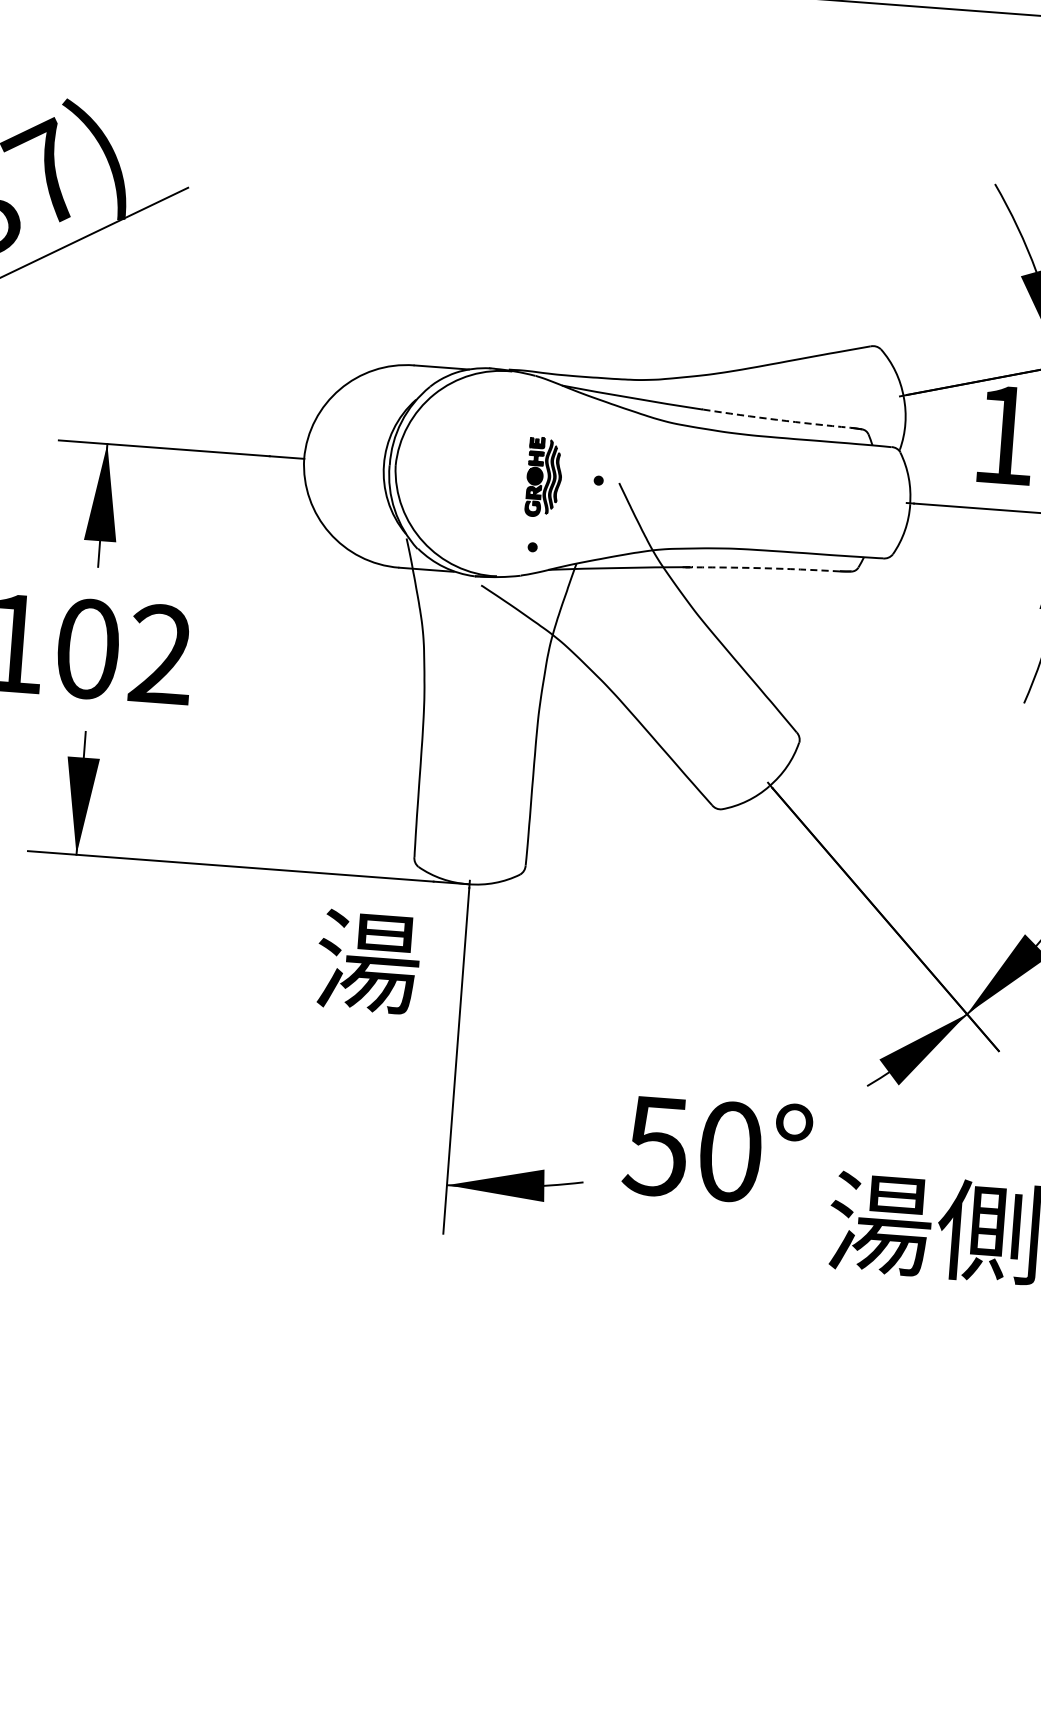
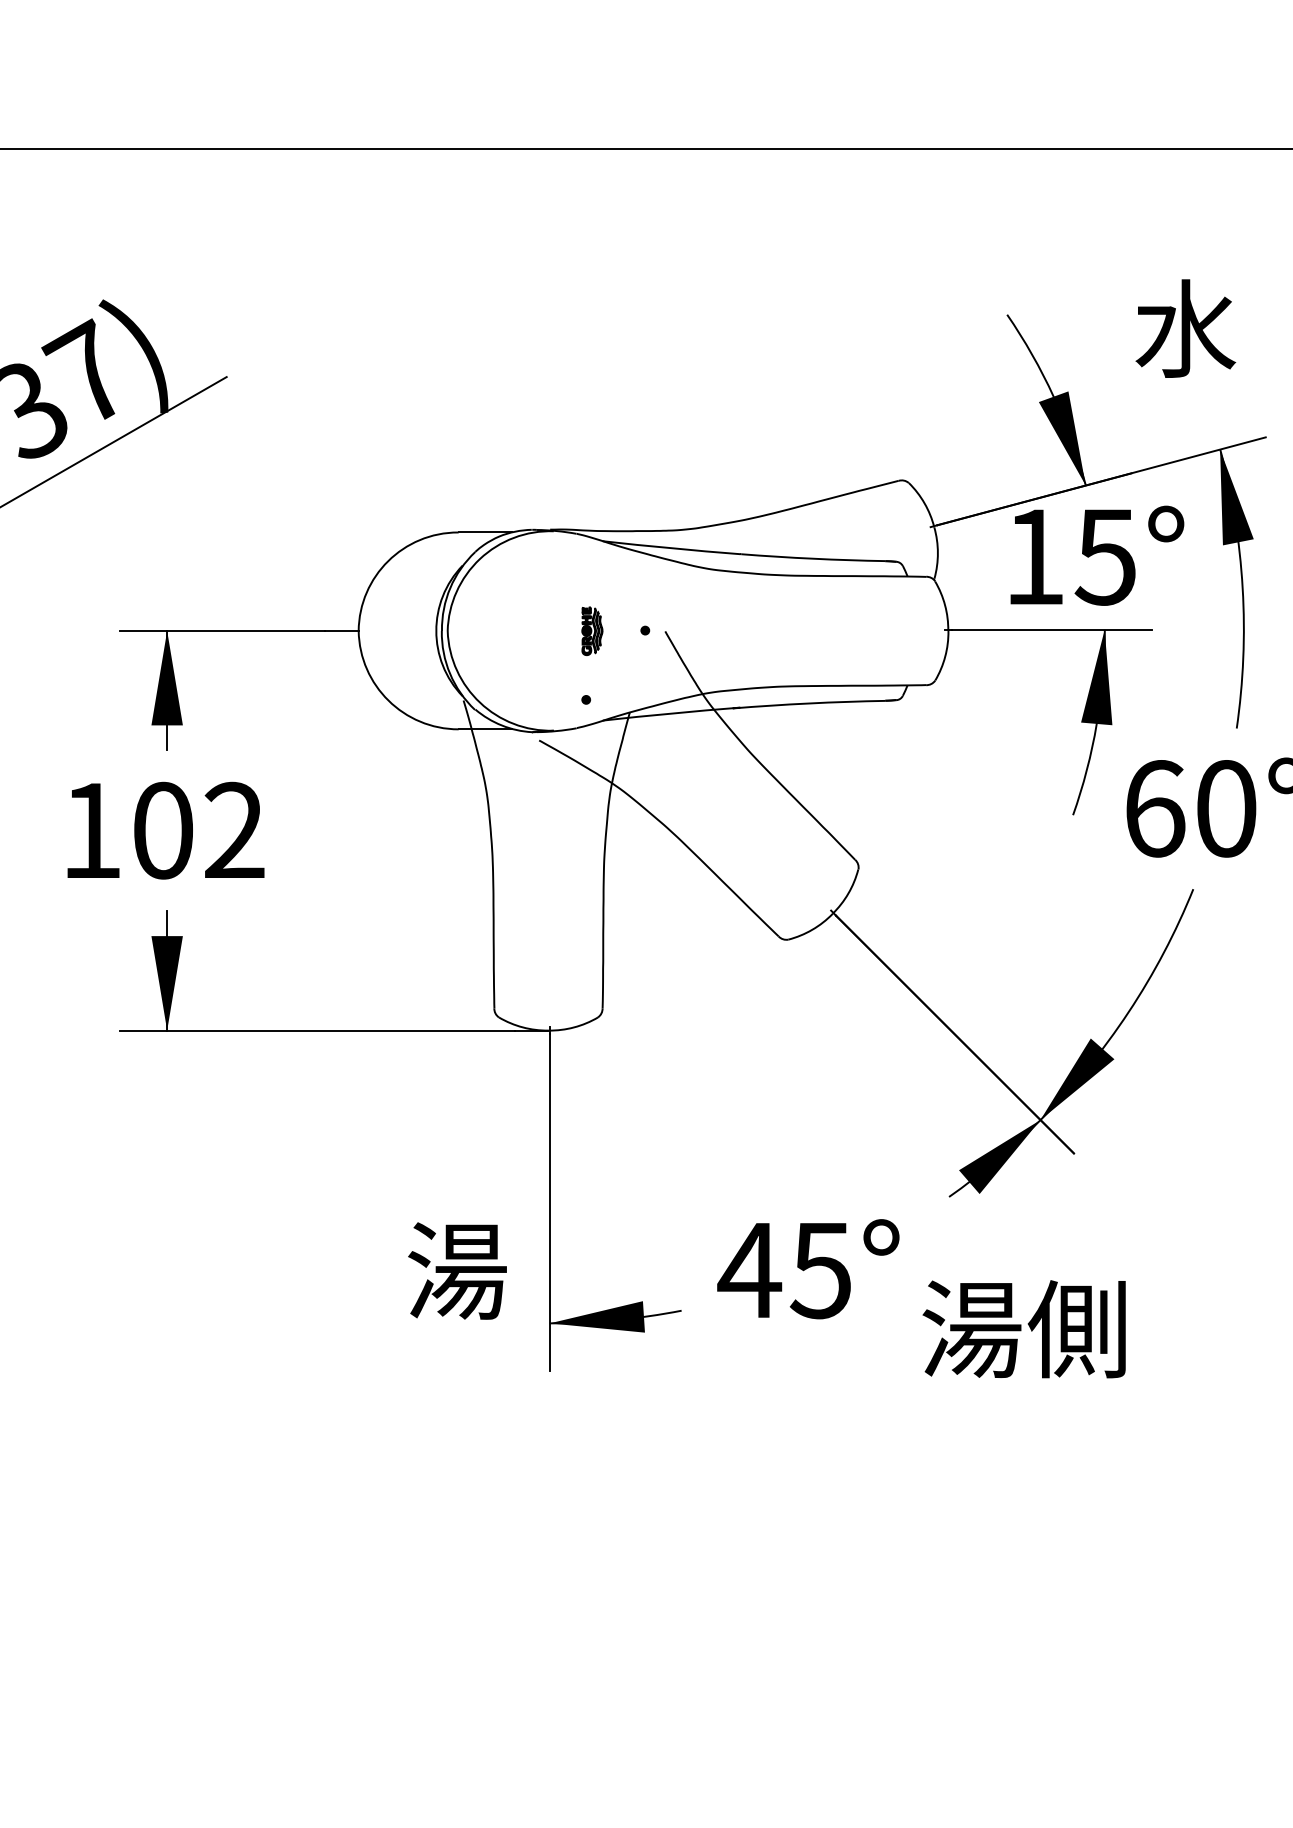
arc: (777, 419) -> (813, 558), dashed -> solid
part: (544, 476) -> (592, 630), size x0.62
arc: (761, 568) -> (809, 703), dashed -> solid
text: (368, 961) -> (457, 1270), moved
text: (692, 1148) -> (784, 1270), 50° -> 45°

